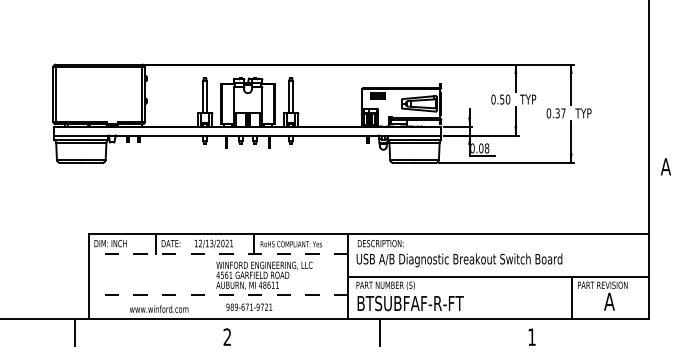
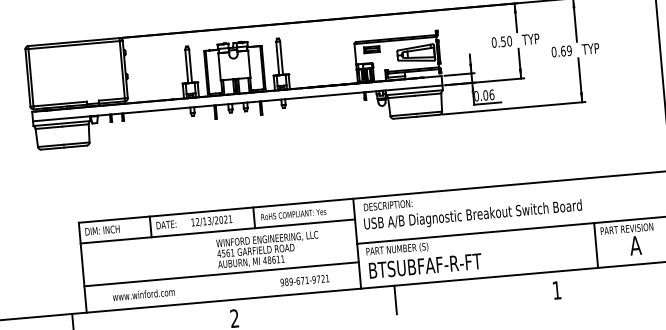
text: (560, 113) -> (566, 51), 0.37 -> 0.69
text: (486, 148) -> (491, 95), 0.08 -> 0.06
line: (218, 254) -> (217, 231), dashed -> solid
line: (218, 294) -> (221, 274), dashed -> solid
text: (249, 306) -> (304, 279), moved
text: (159, 308) -> (144, 293), moved

